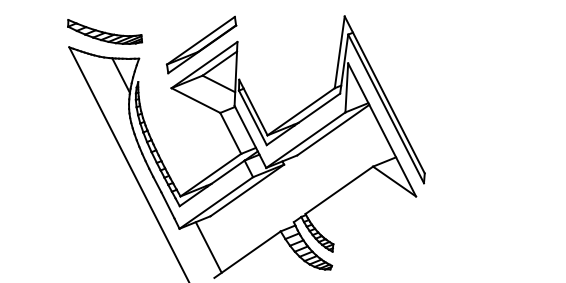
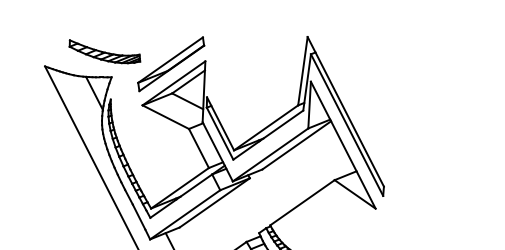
part: (104, 31) -> (104, 51), moved

